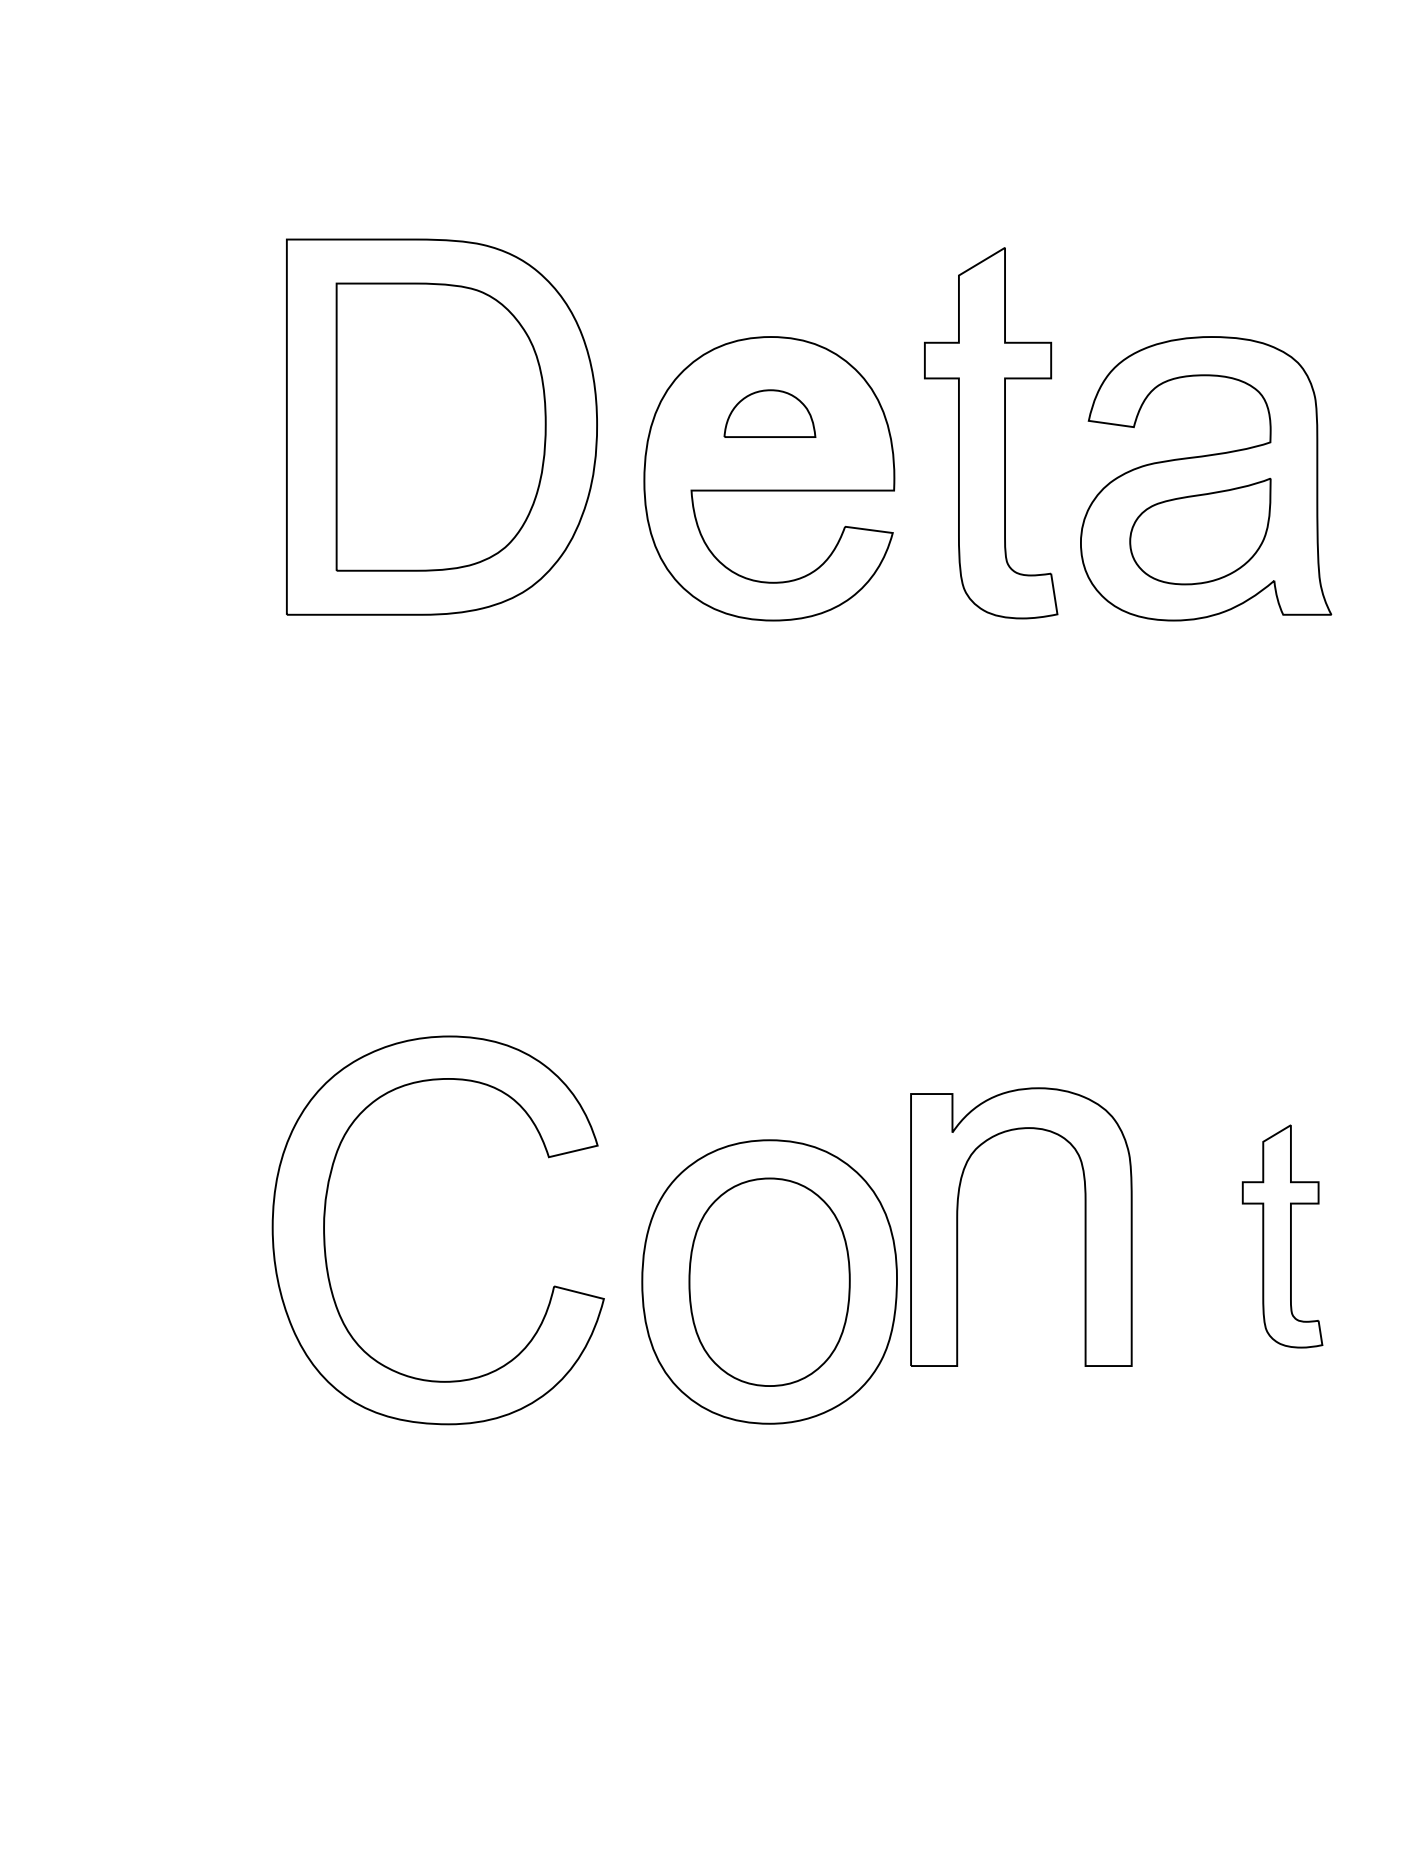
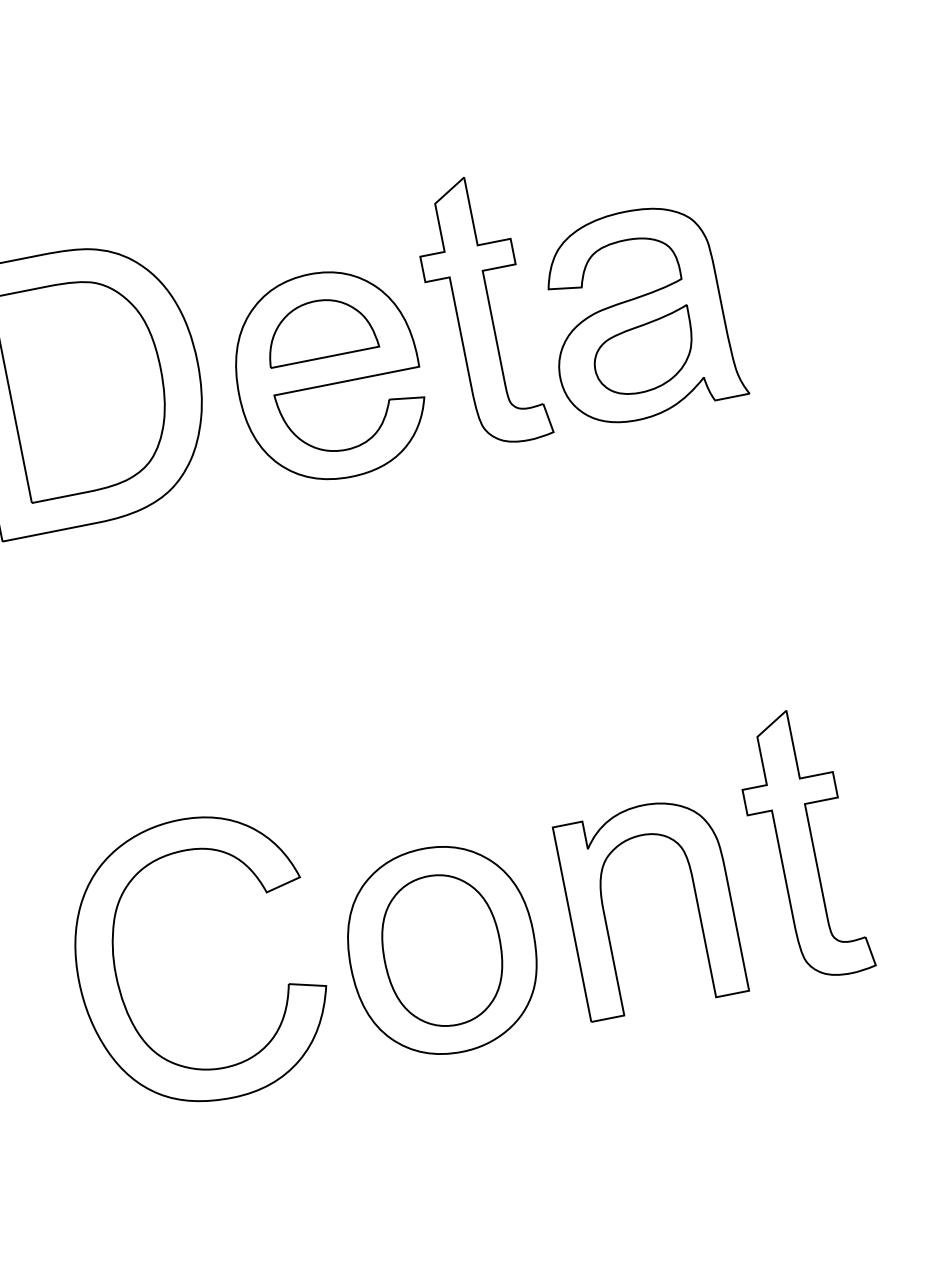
part: (769, 413) -> (319, 329), size x1.67
part: (958, 1226) -> (605, 915), moved
part: (1282, 1236) -> (802, 845), size x1.67

